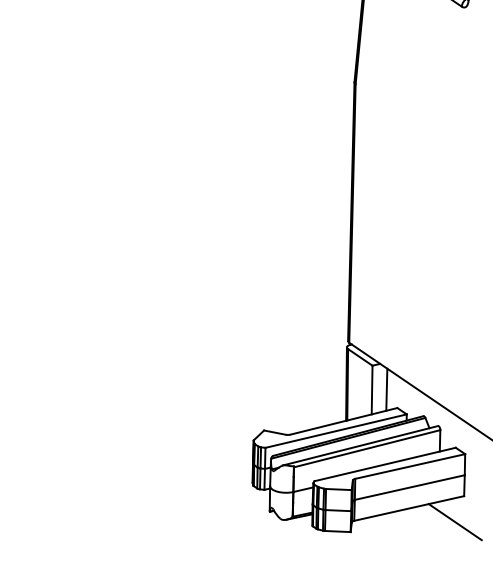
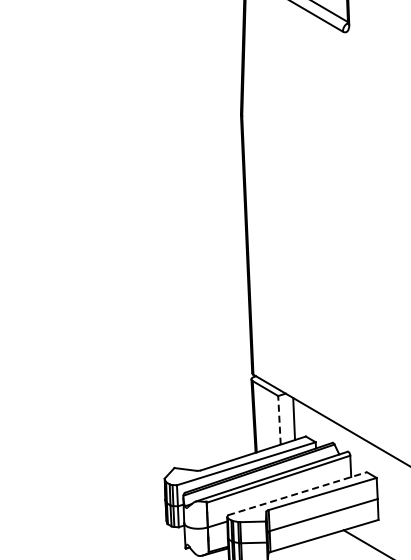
line: (372, 389) -> (279, 419), solid -> dashed
line: (385, 464) -> (297, 493), solid -> dashed

